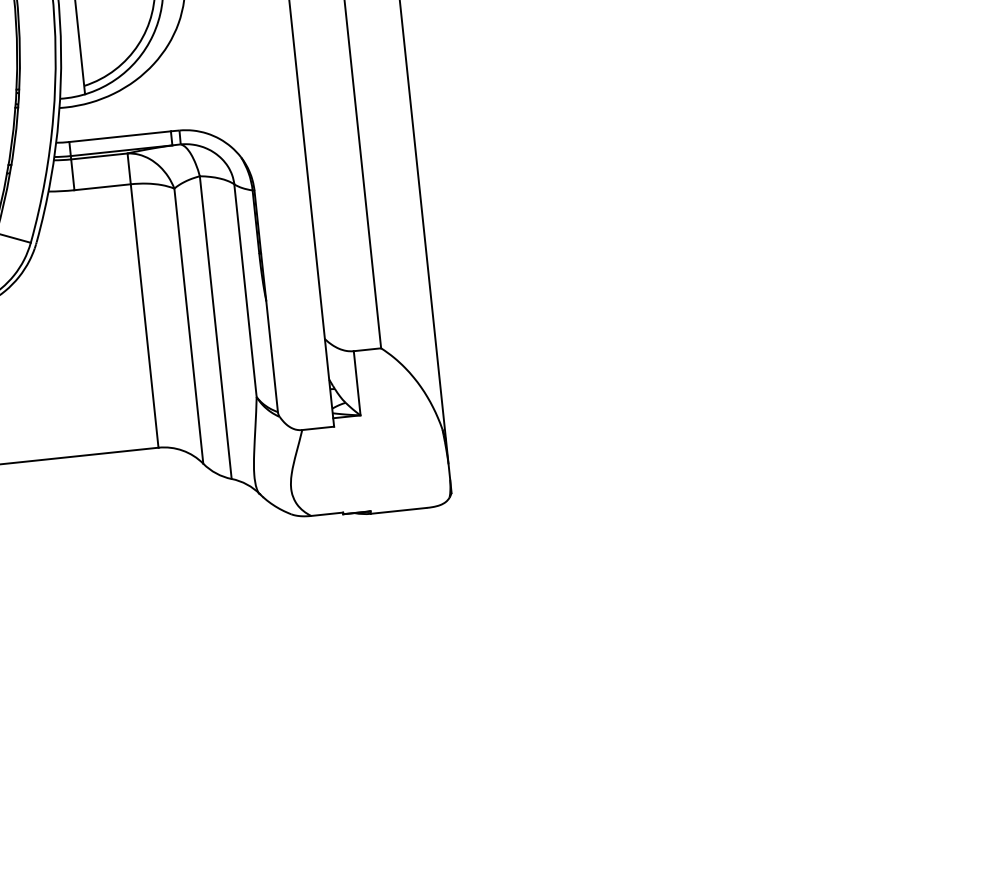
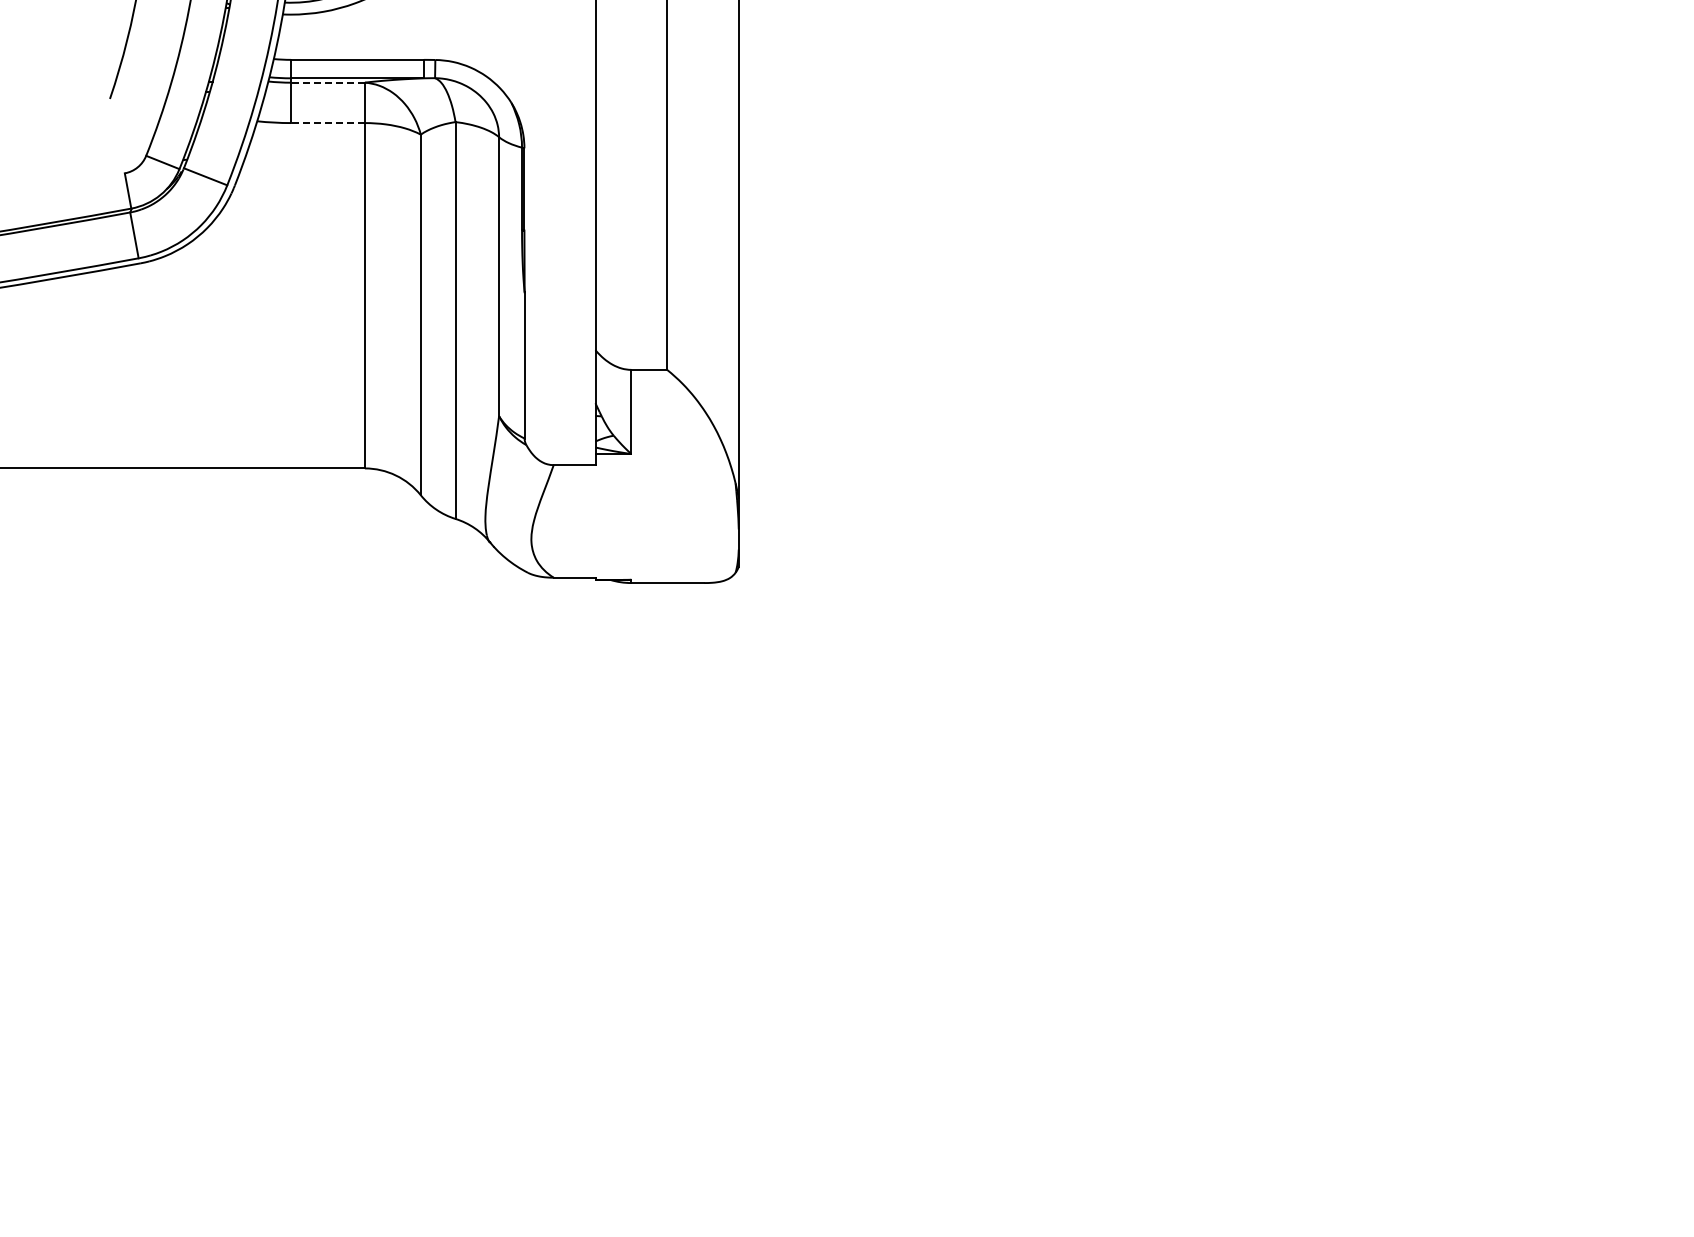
line: (99, 156) -> (327, 82), solid -> dashed
line: (102, 187) -> (327, 123), solid -> dashed

